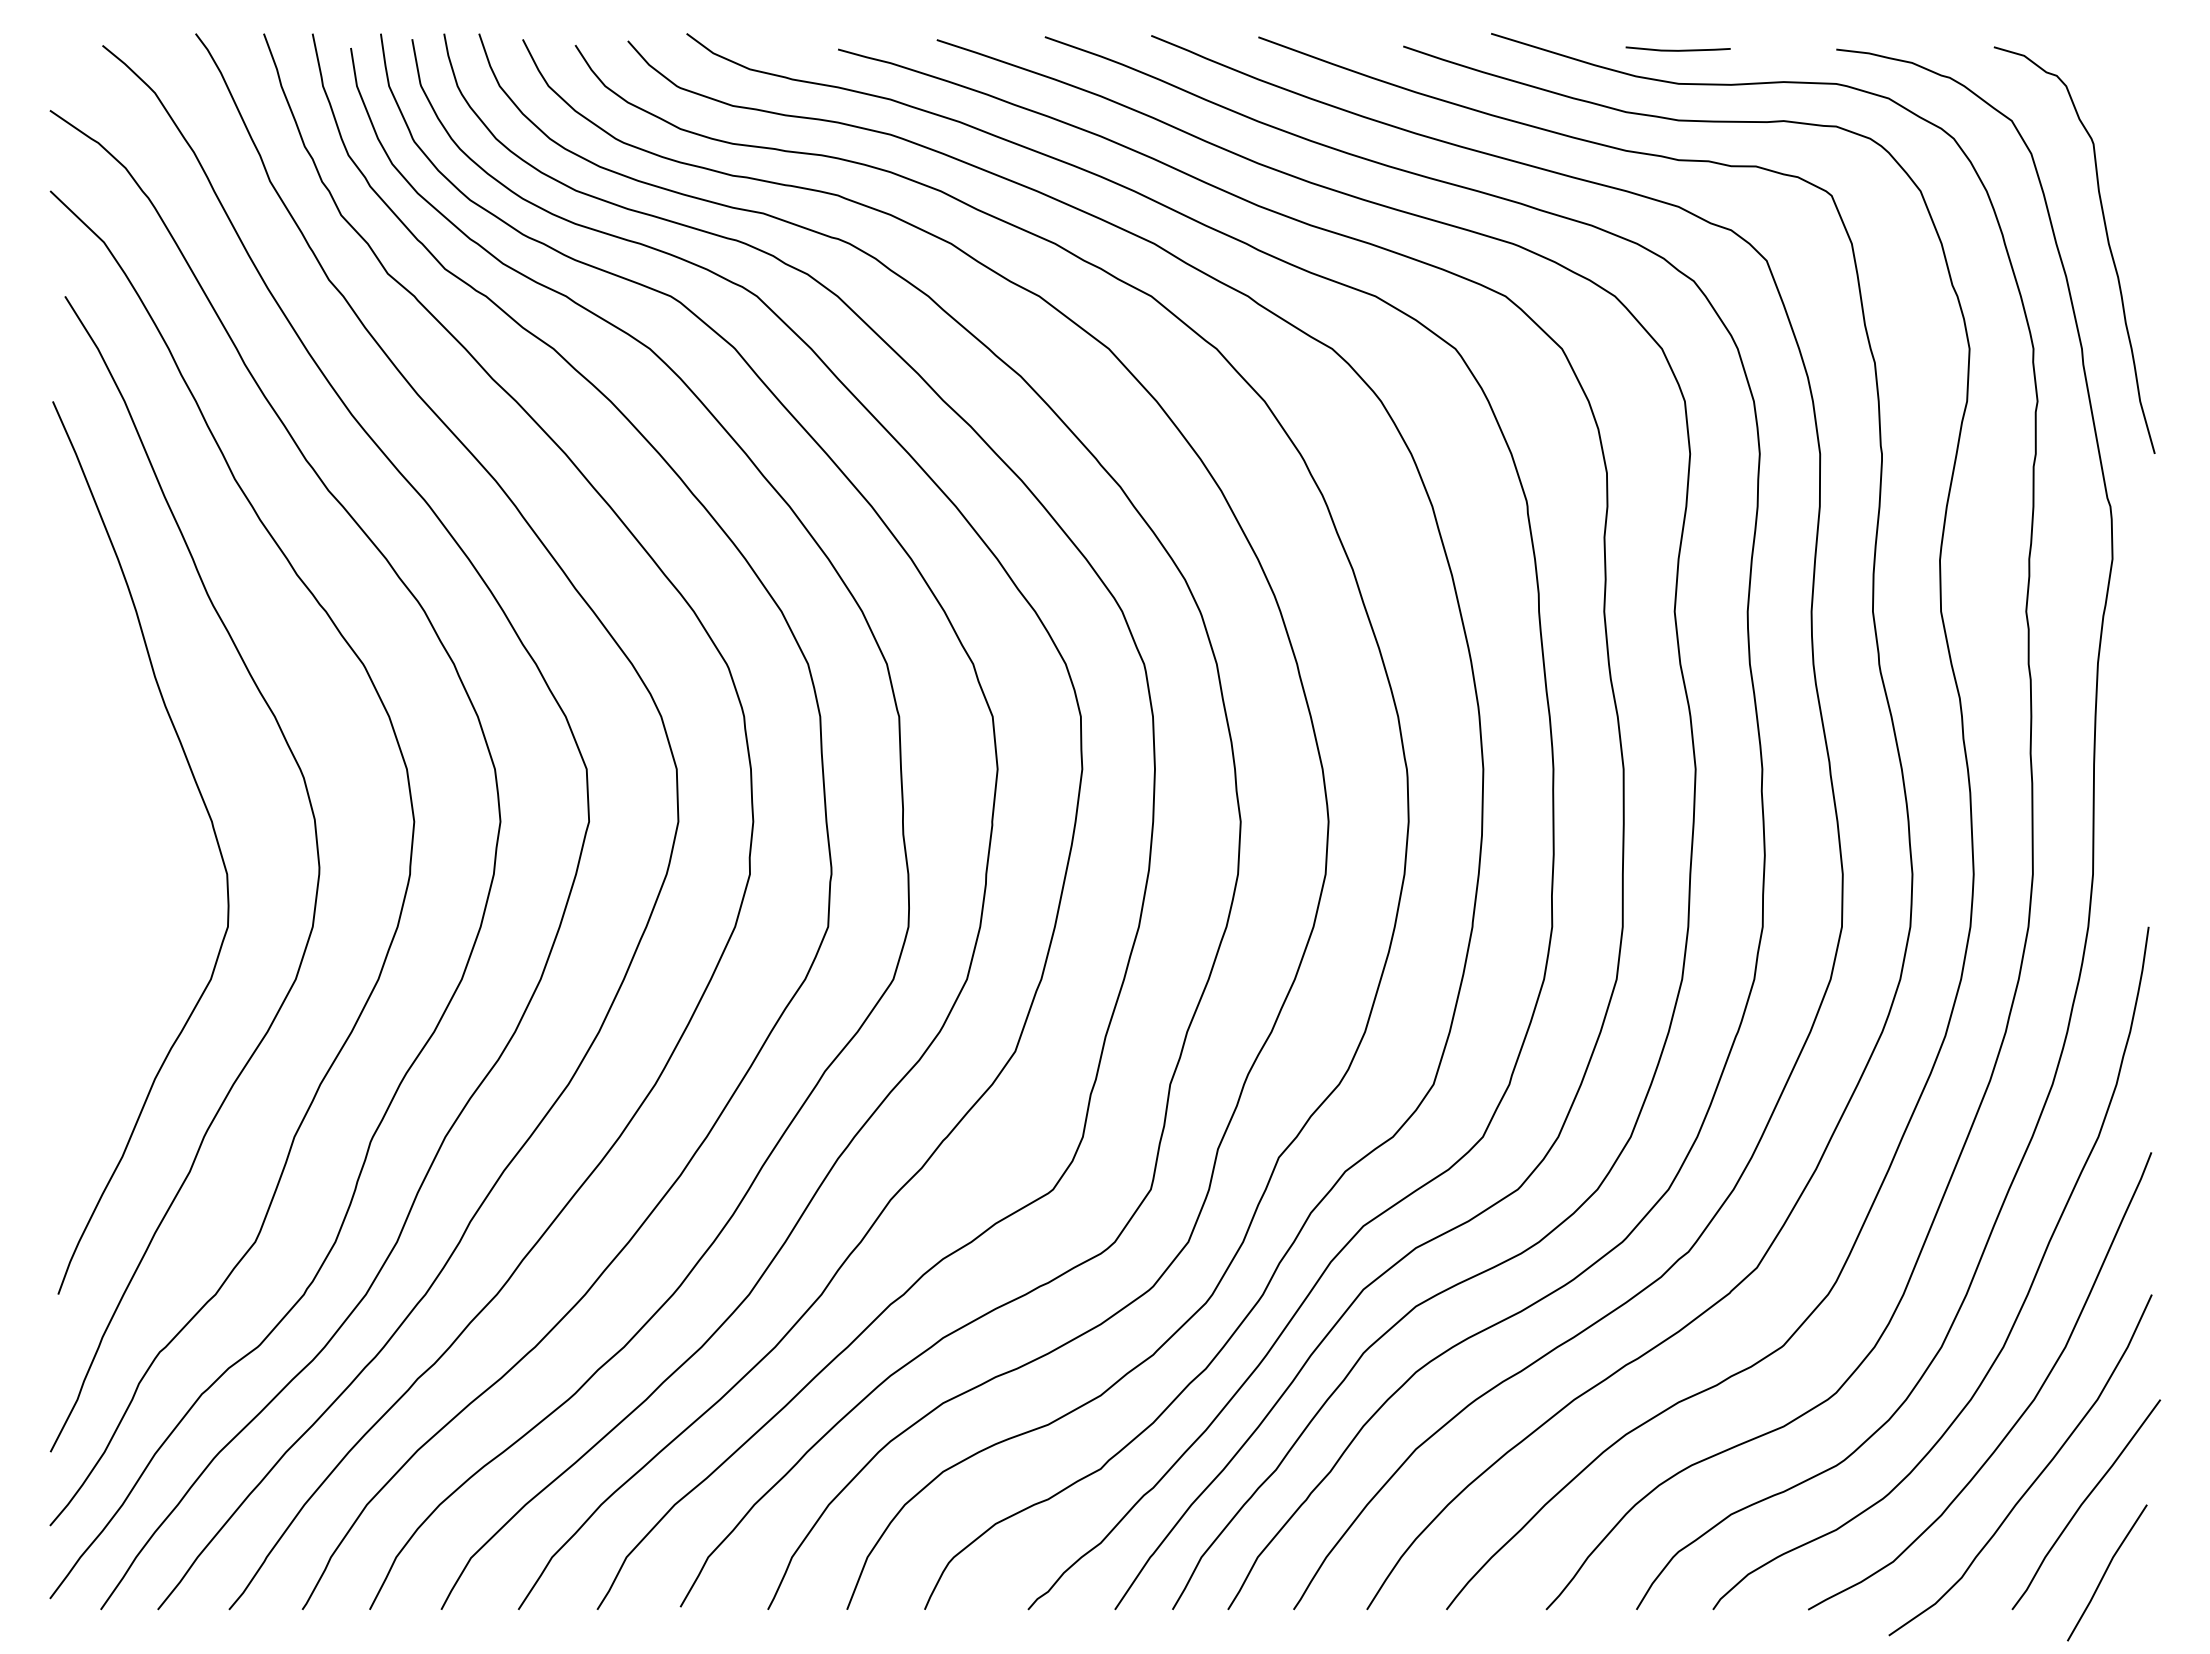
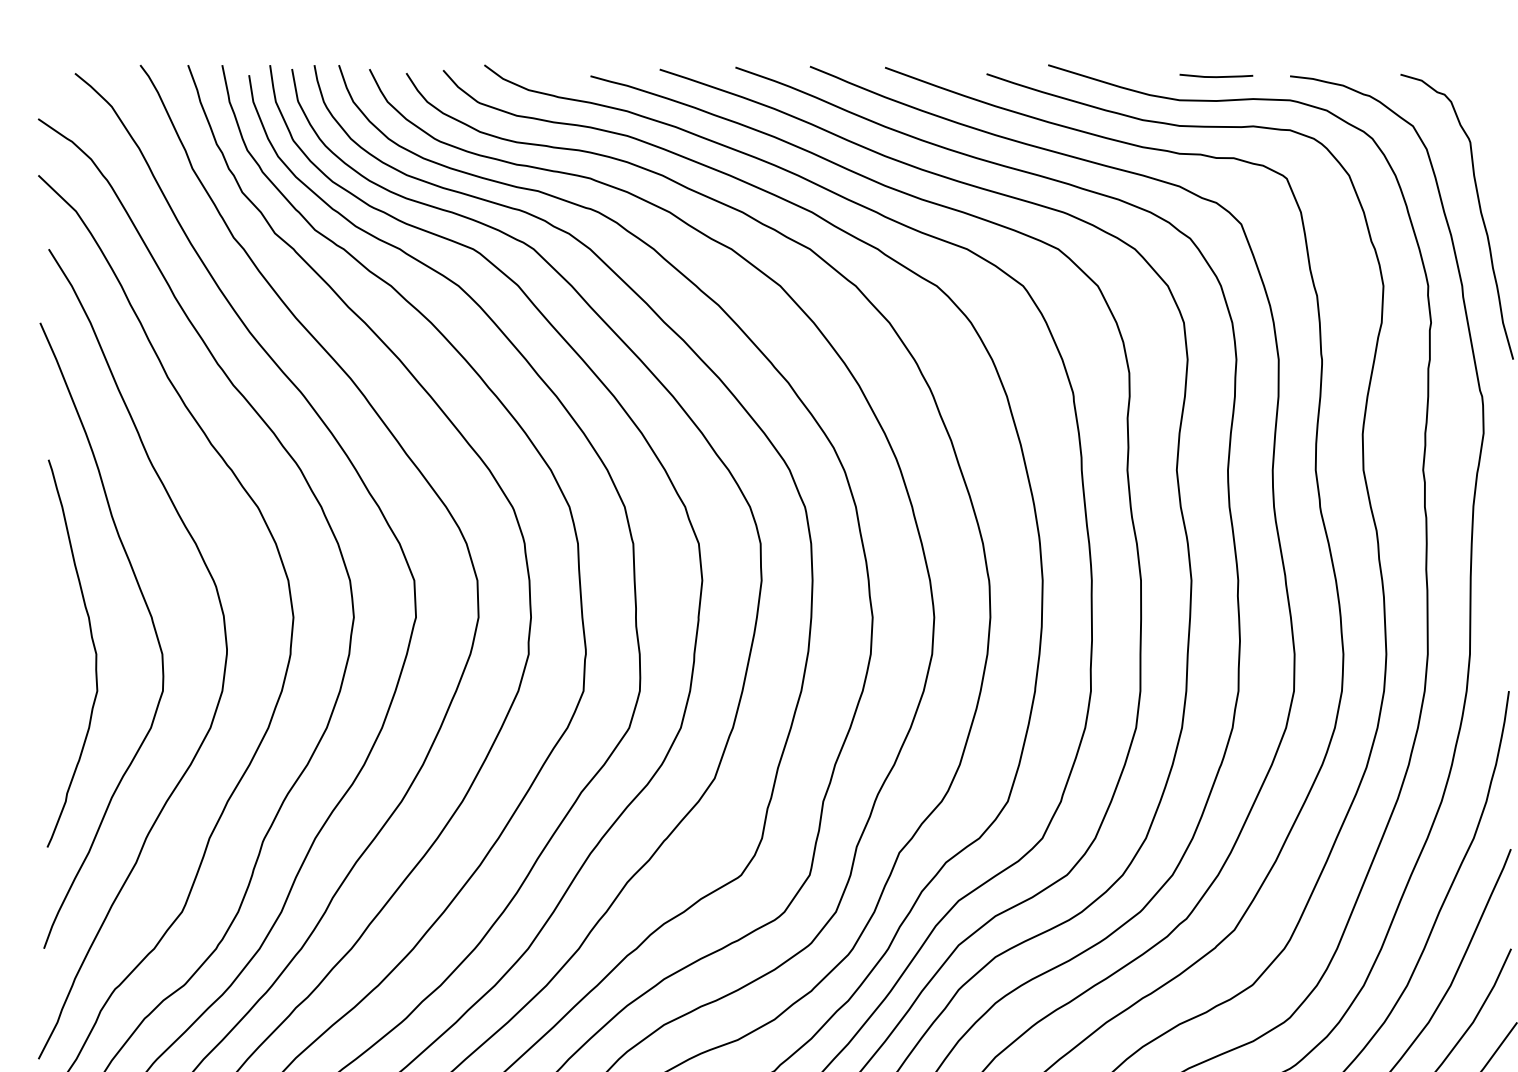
line: (1676, 49) -> (1215, 76), moved
curve: (129, 865) -> (93, 648), added

